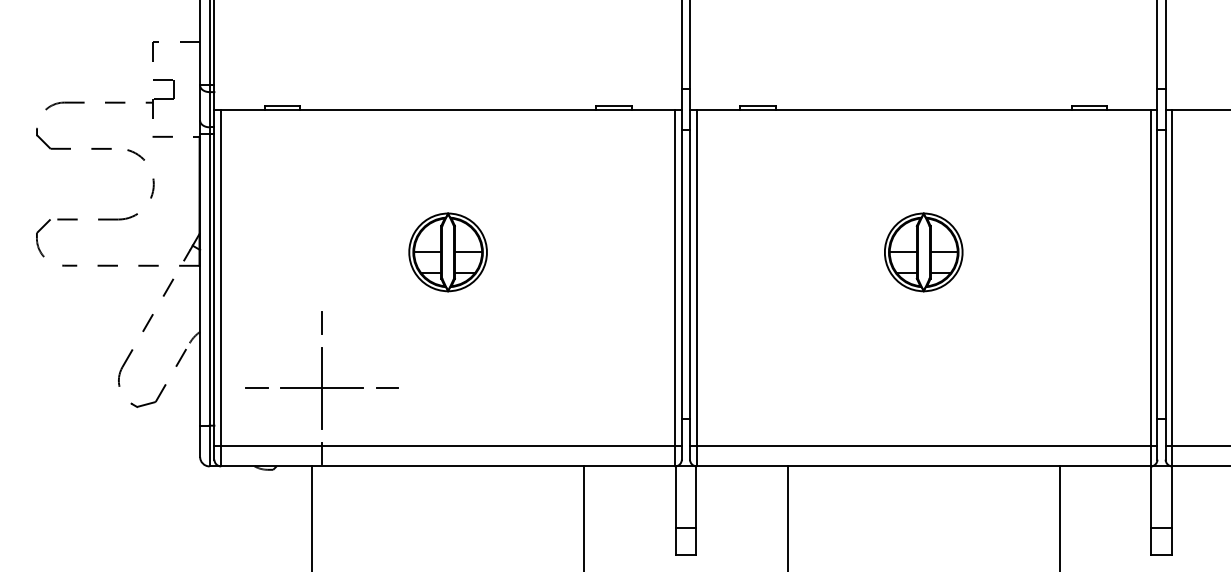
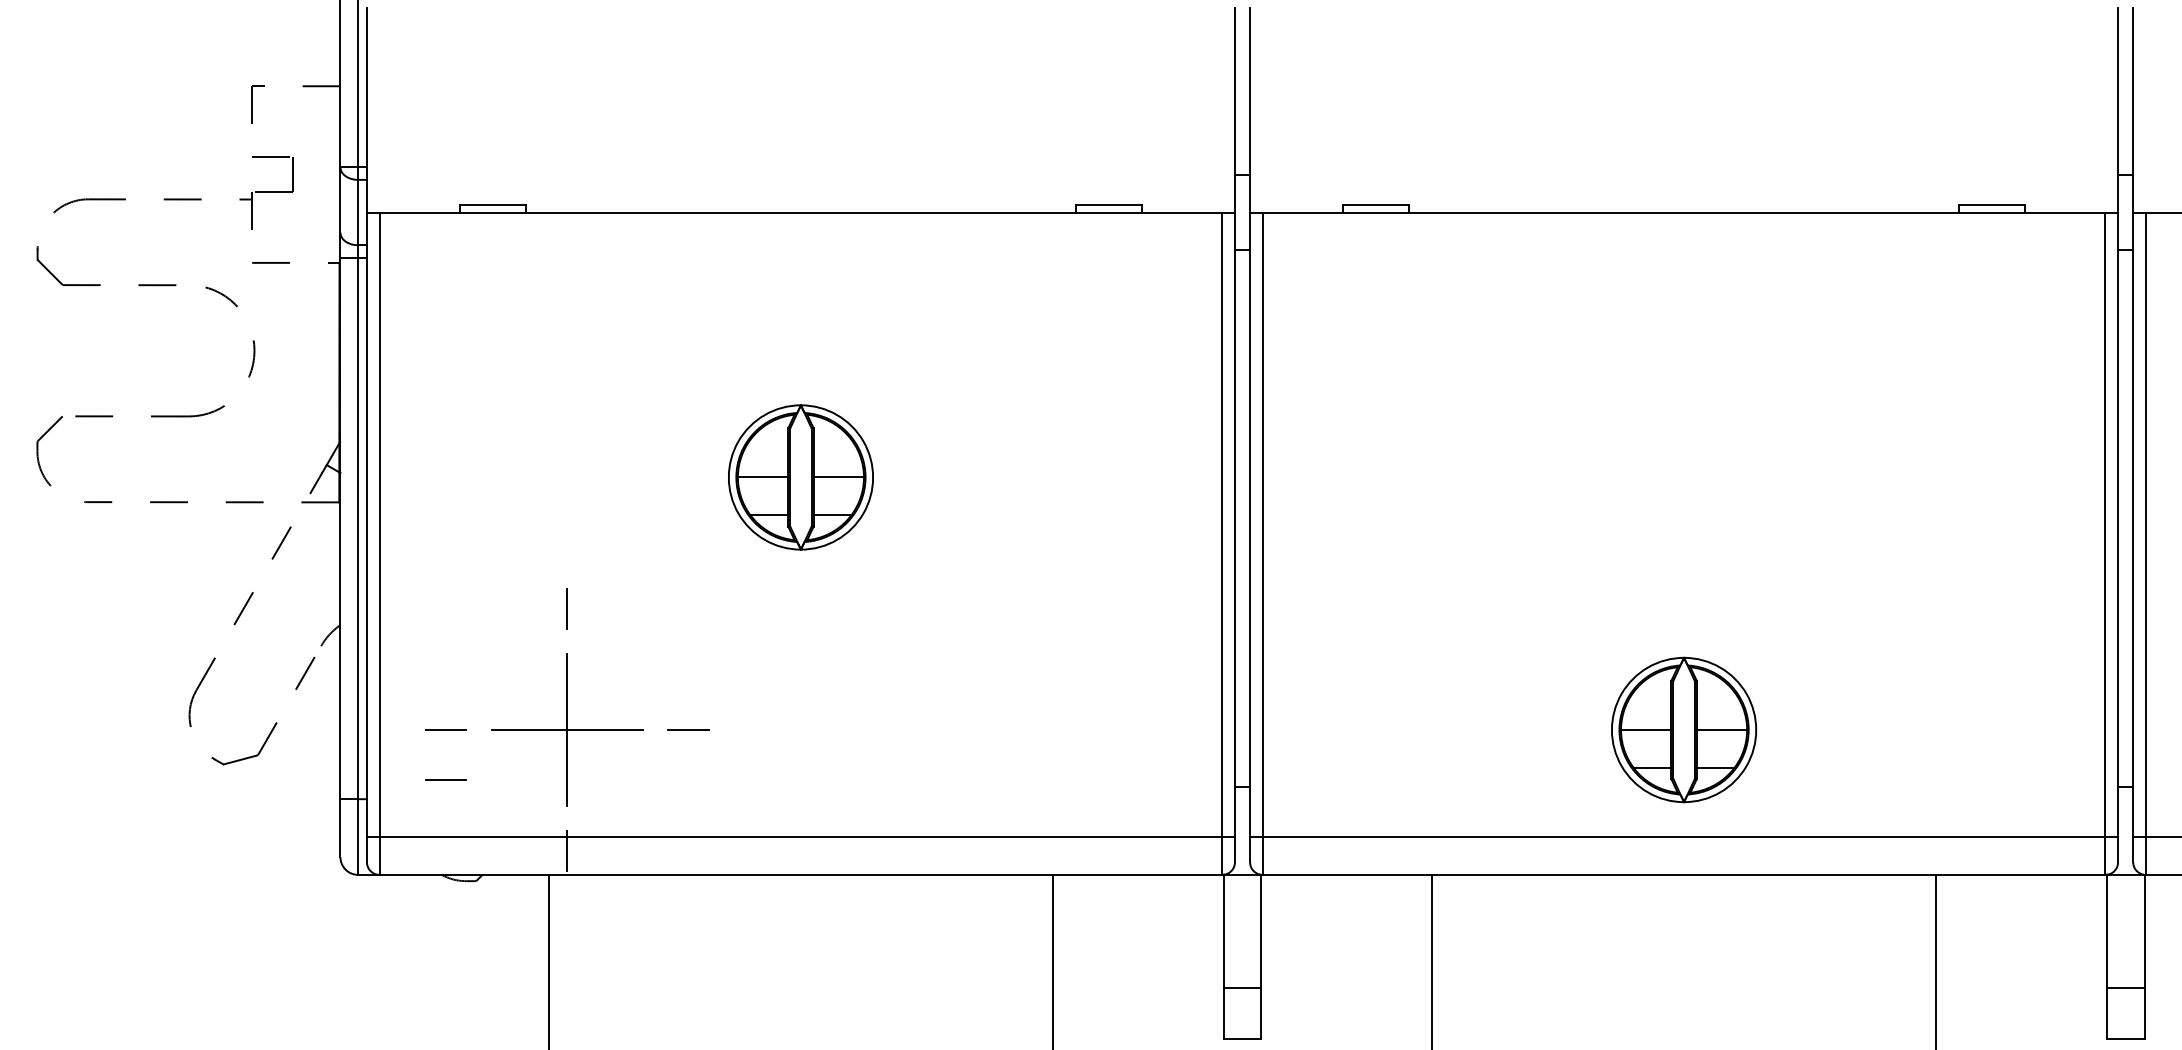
part: (923, 252) -> (1683, 730), moved
line: (256, 414) -> (445, 778), added

